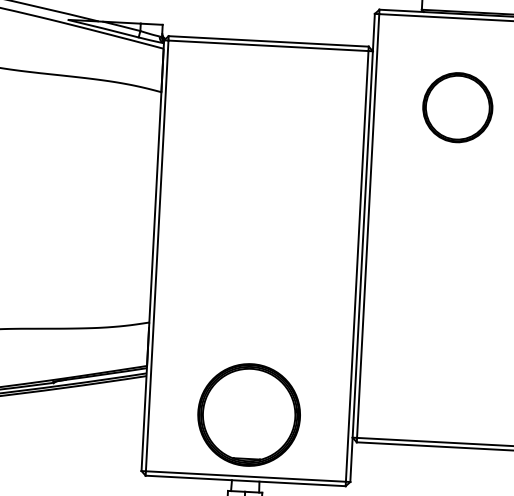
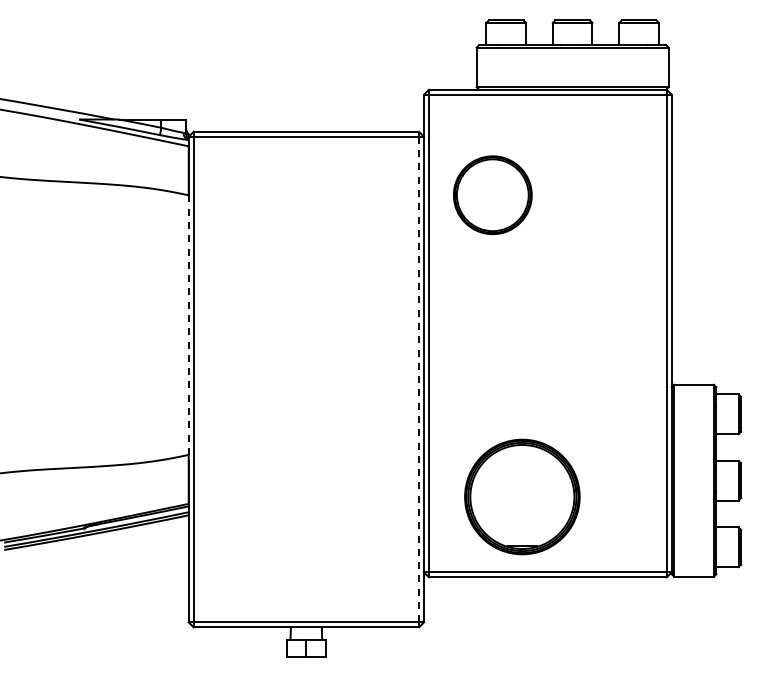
part: (457, 107) -> (492, 195), moved
line: (155, 207) -> (188, 325), solid -> dashed
line: (357, 266) -> (419, 379), solid -> dashed
part: (249, 414) -> (522, 496), moved

